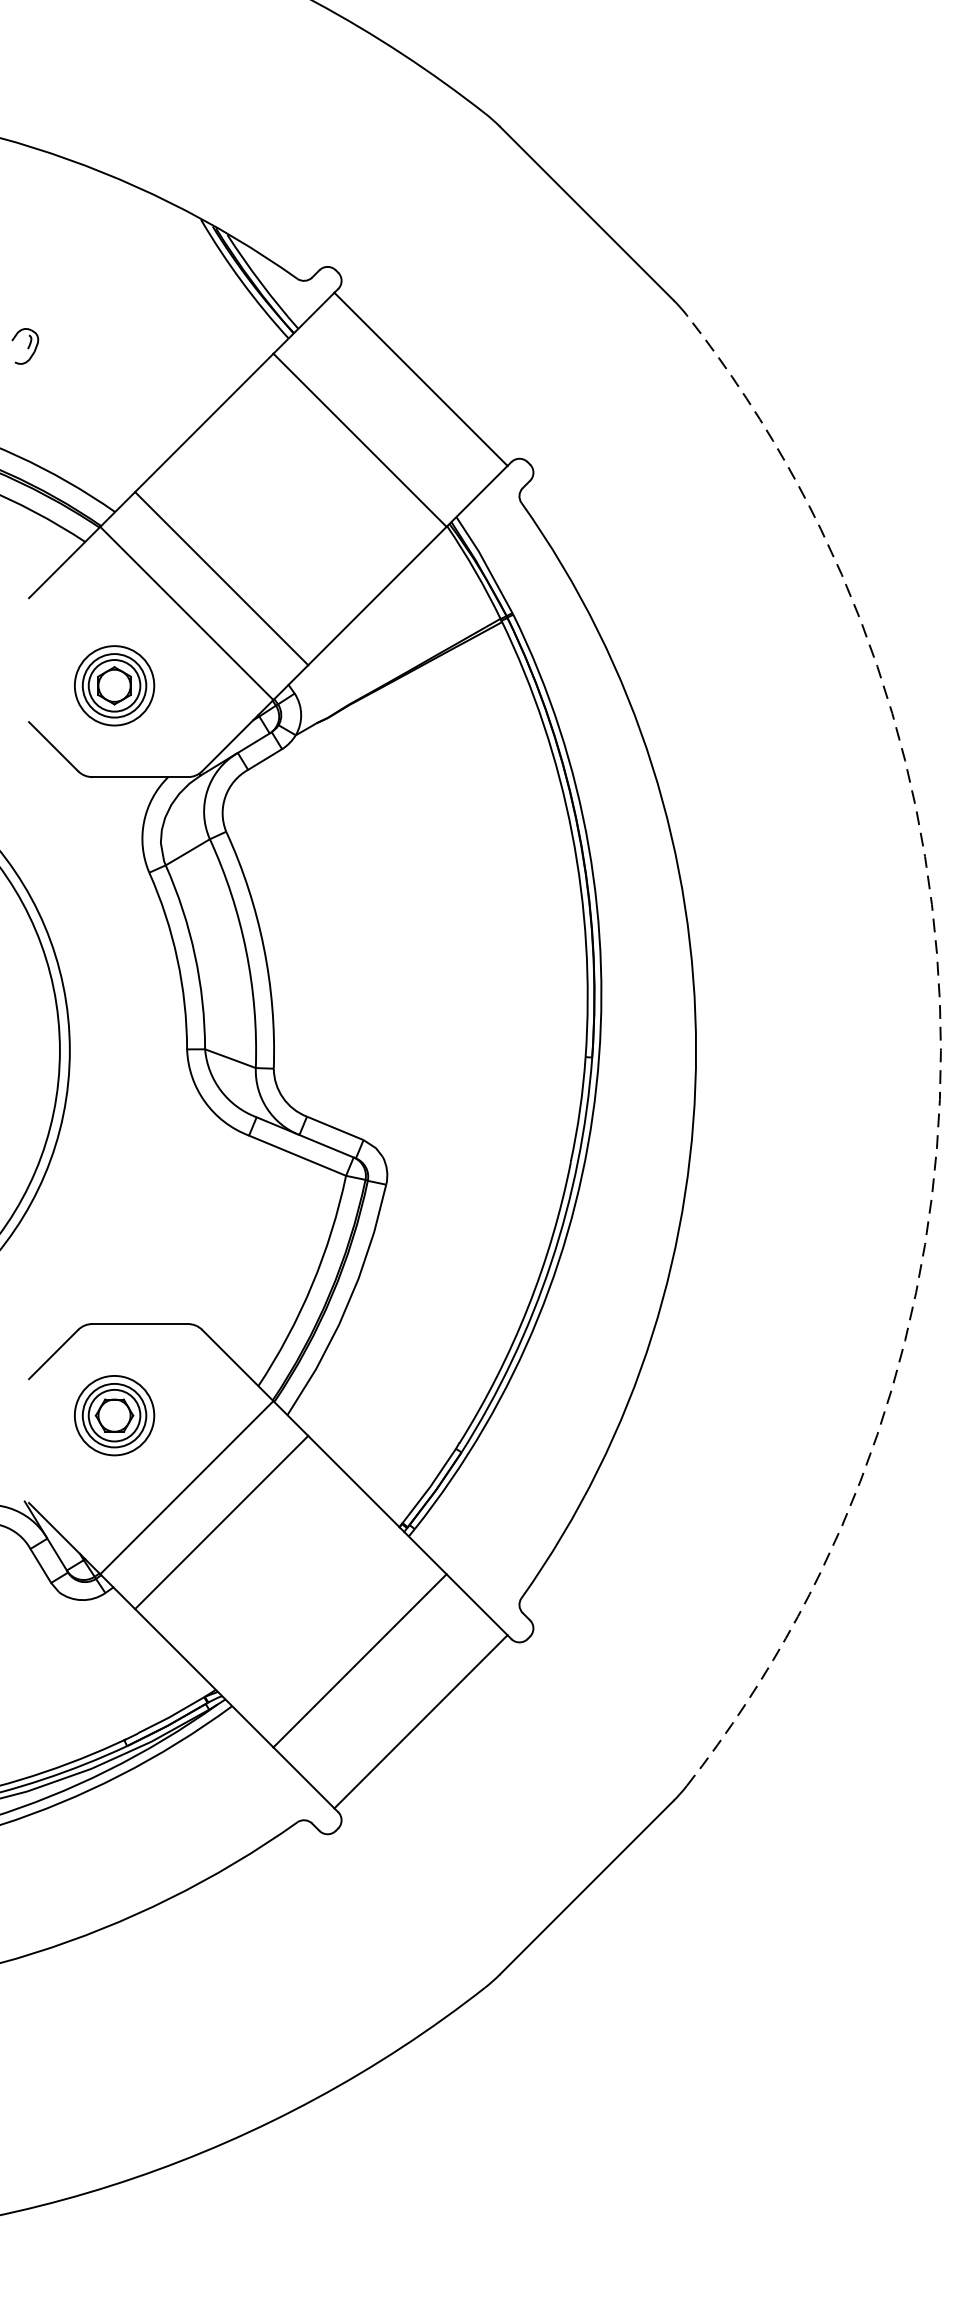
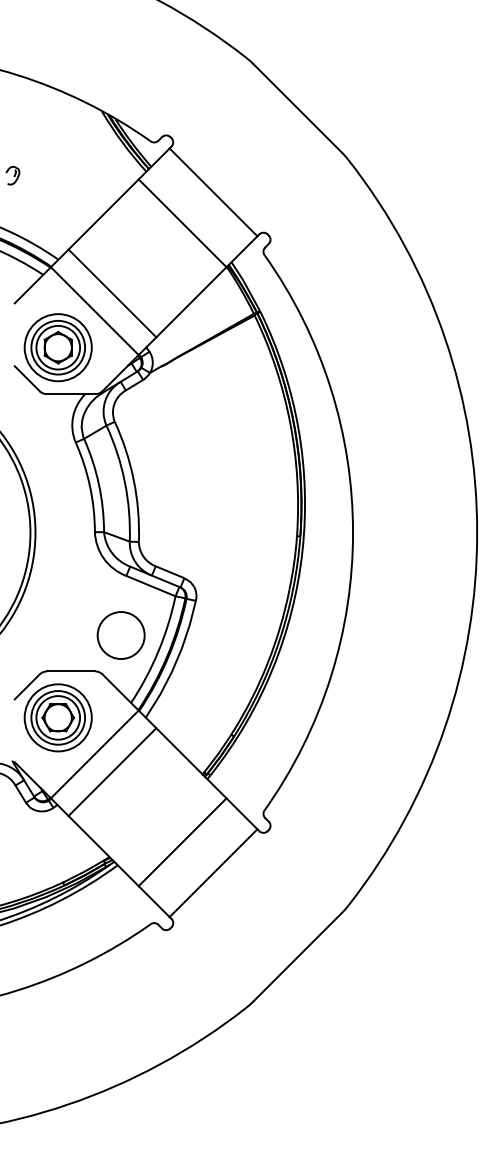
part: (113, 685) -> (57, 347), size x1.67
arc: (941, 1049) -> (477, 532), dashed -> solid
circle: (237, 1253) -> (120, 635), added
part: (113, 1414) -> (57, 717), size x1.67

